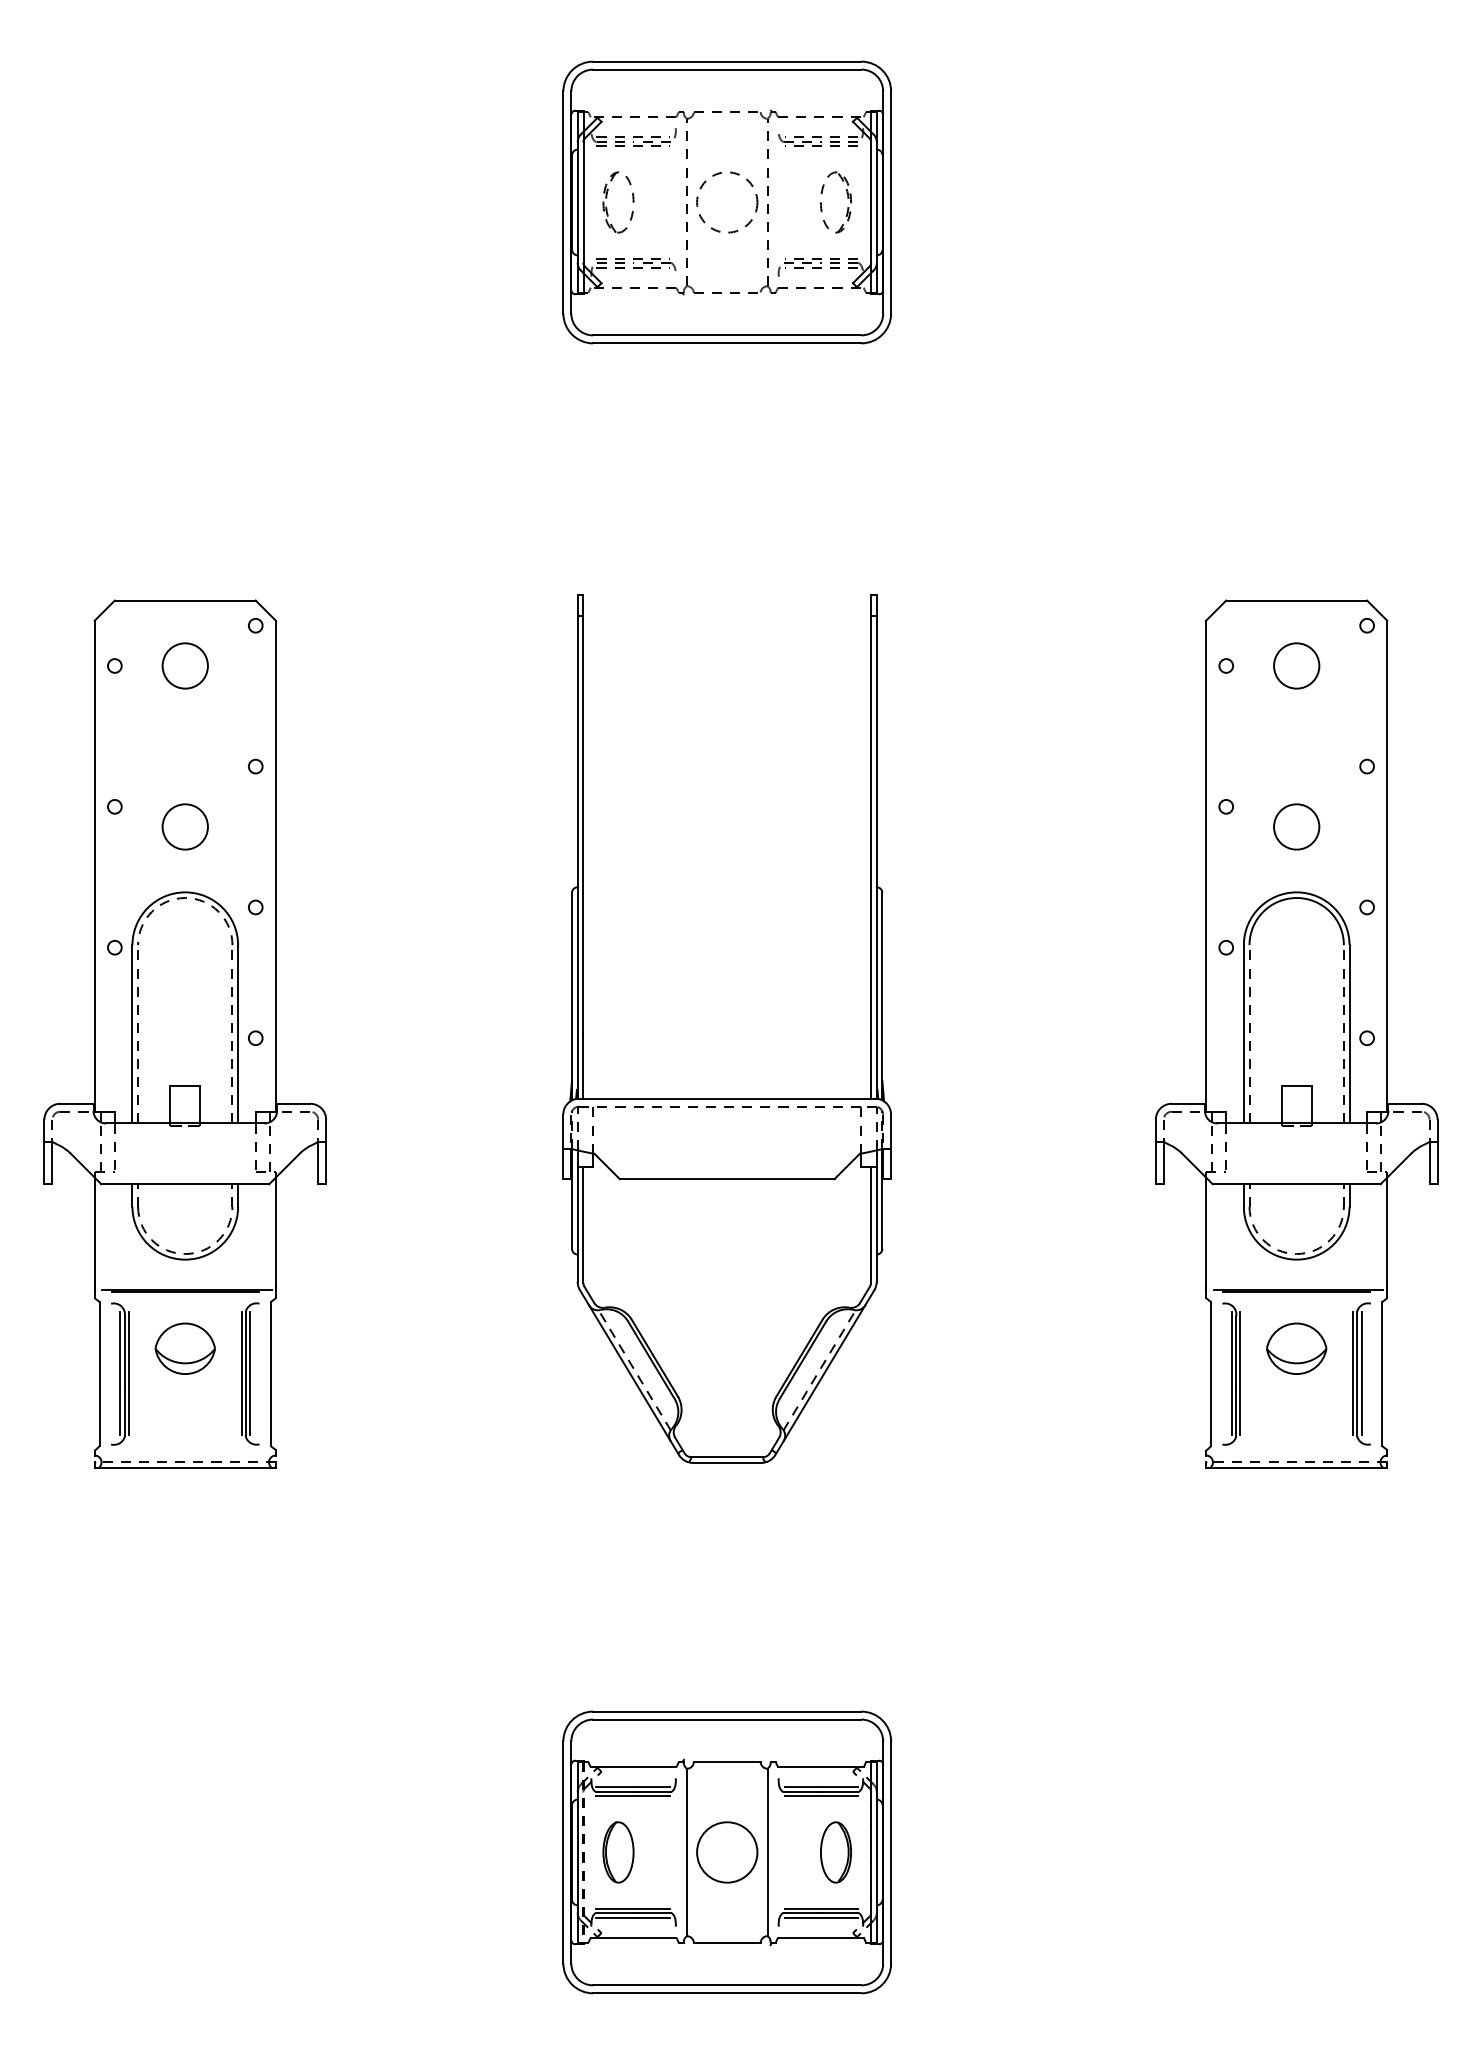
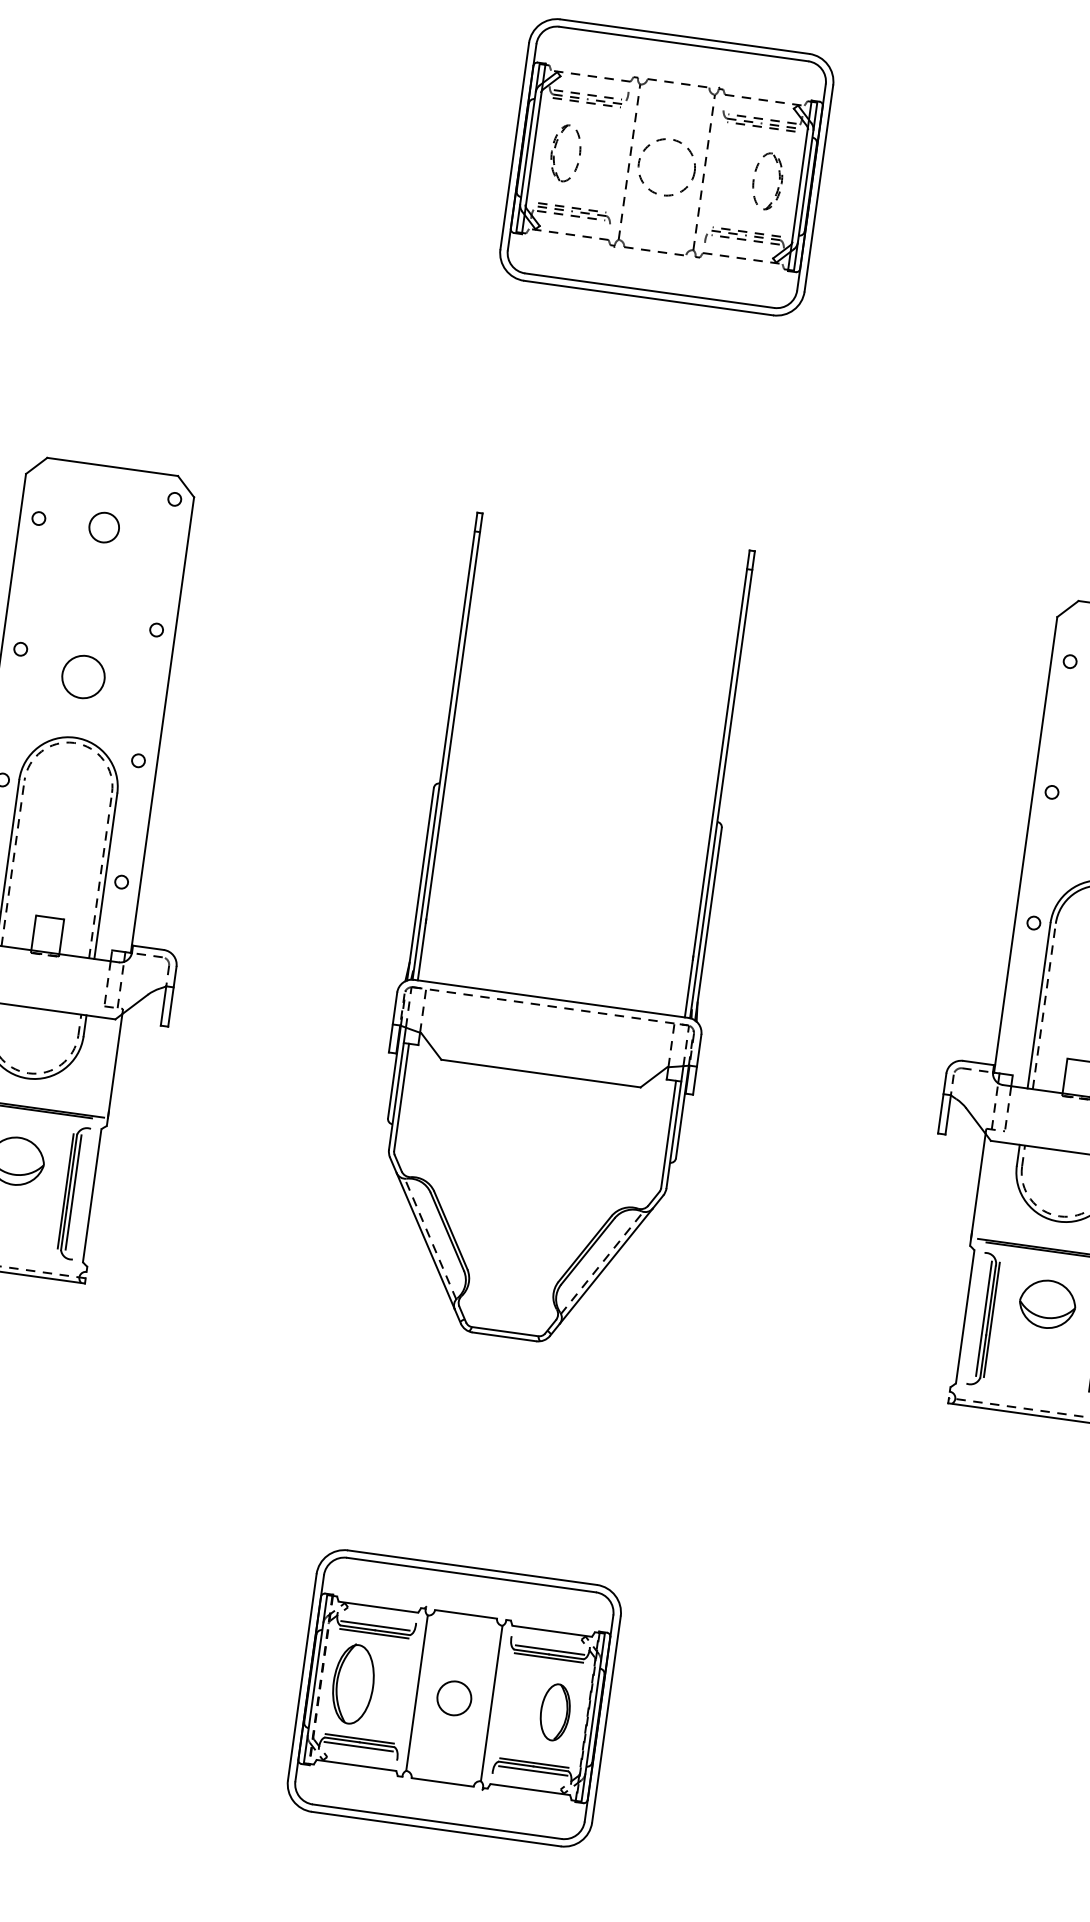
circle: (184, 665) -> (103, 527), size x0.7
part: (618, 1852) -> (353, 1684), size x1.4
circle: (727, 1852) -> (454, 1698), size x0.6

